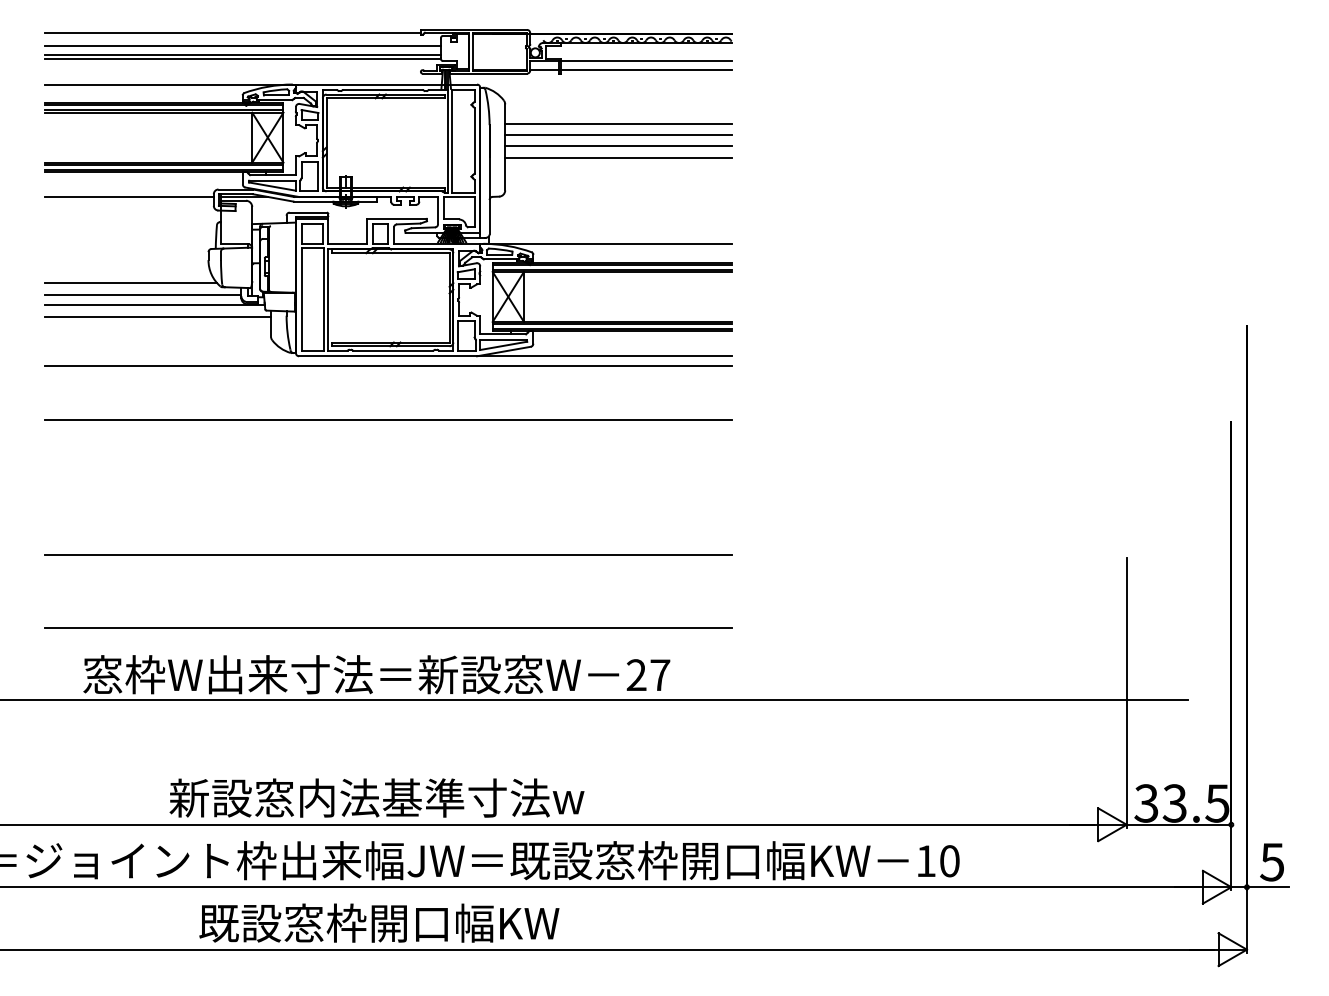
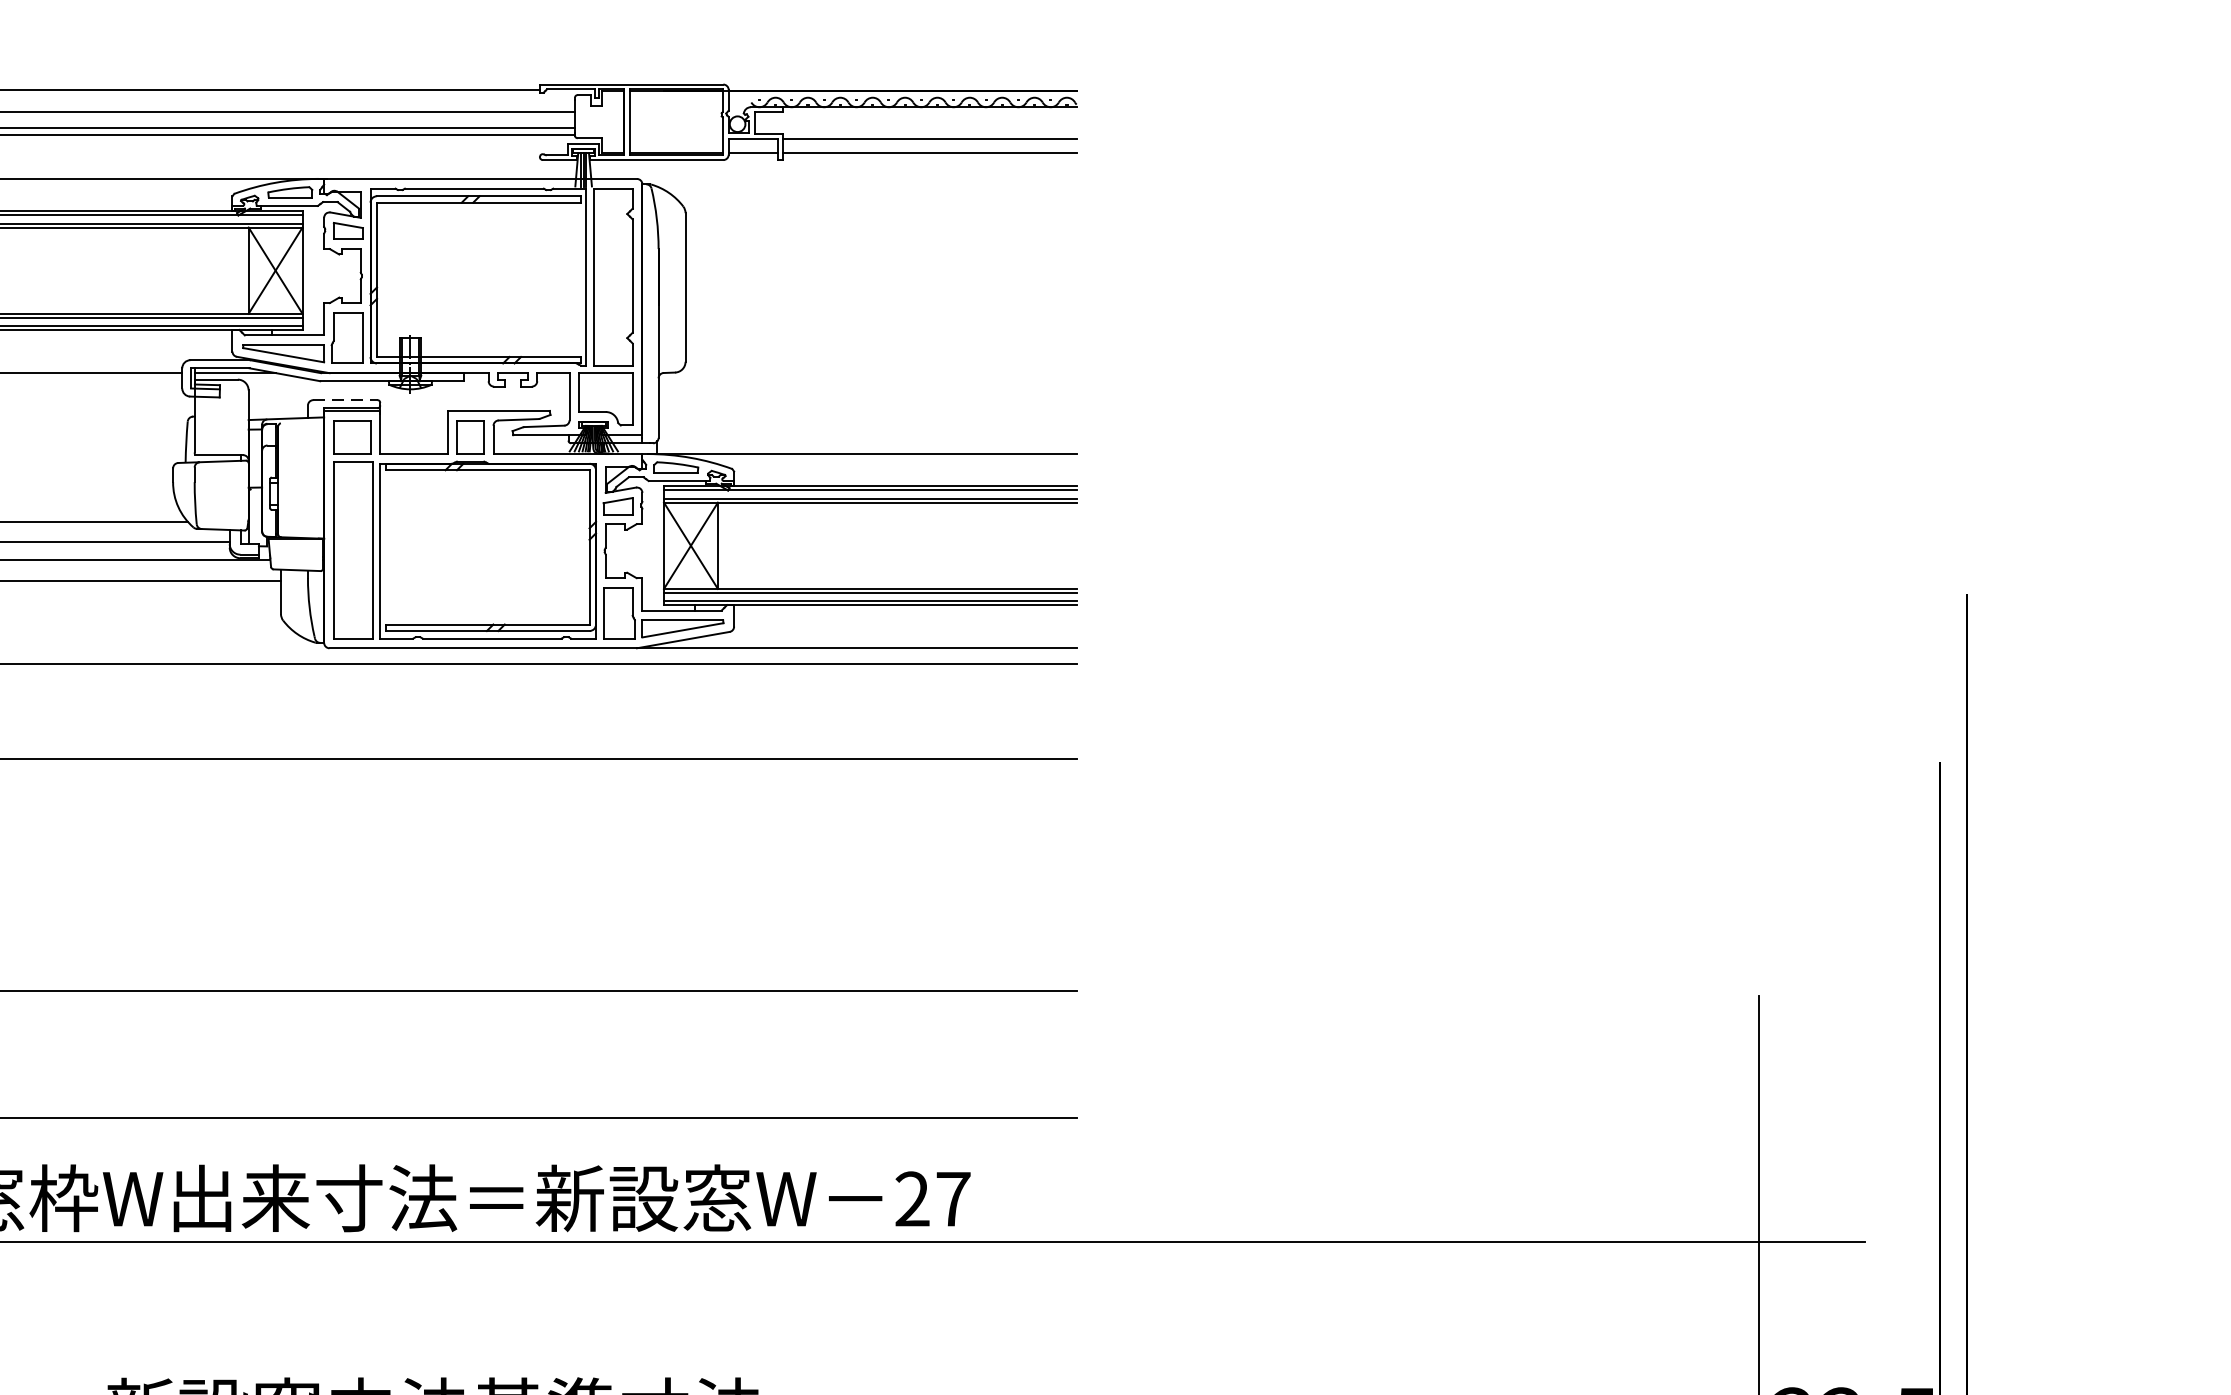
line: (618, 123) -> (881, 246), removed
line: (618, 135) -> (881, 266), removed
line: (618, 146) -> (881, 285), removed
line: (618, 157) -> (881, 304), removed
line: (308, 212) -> (345, 399), solid -> dashed

